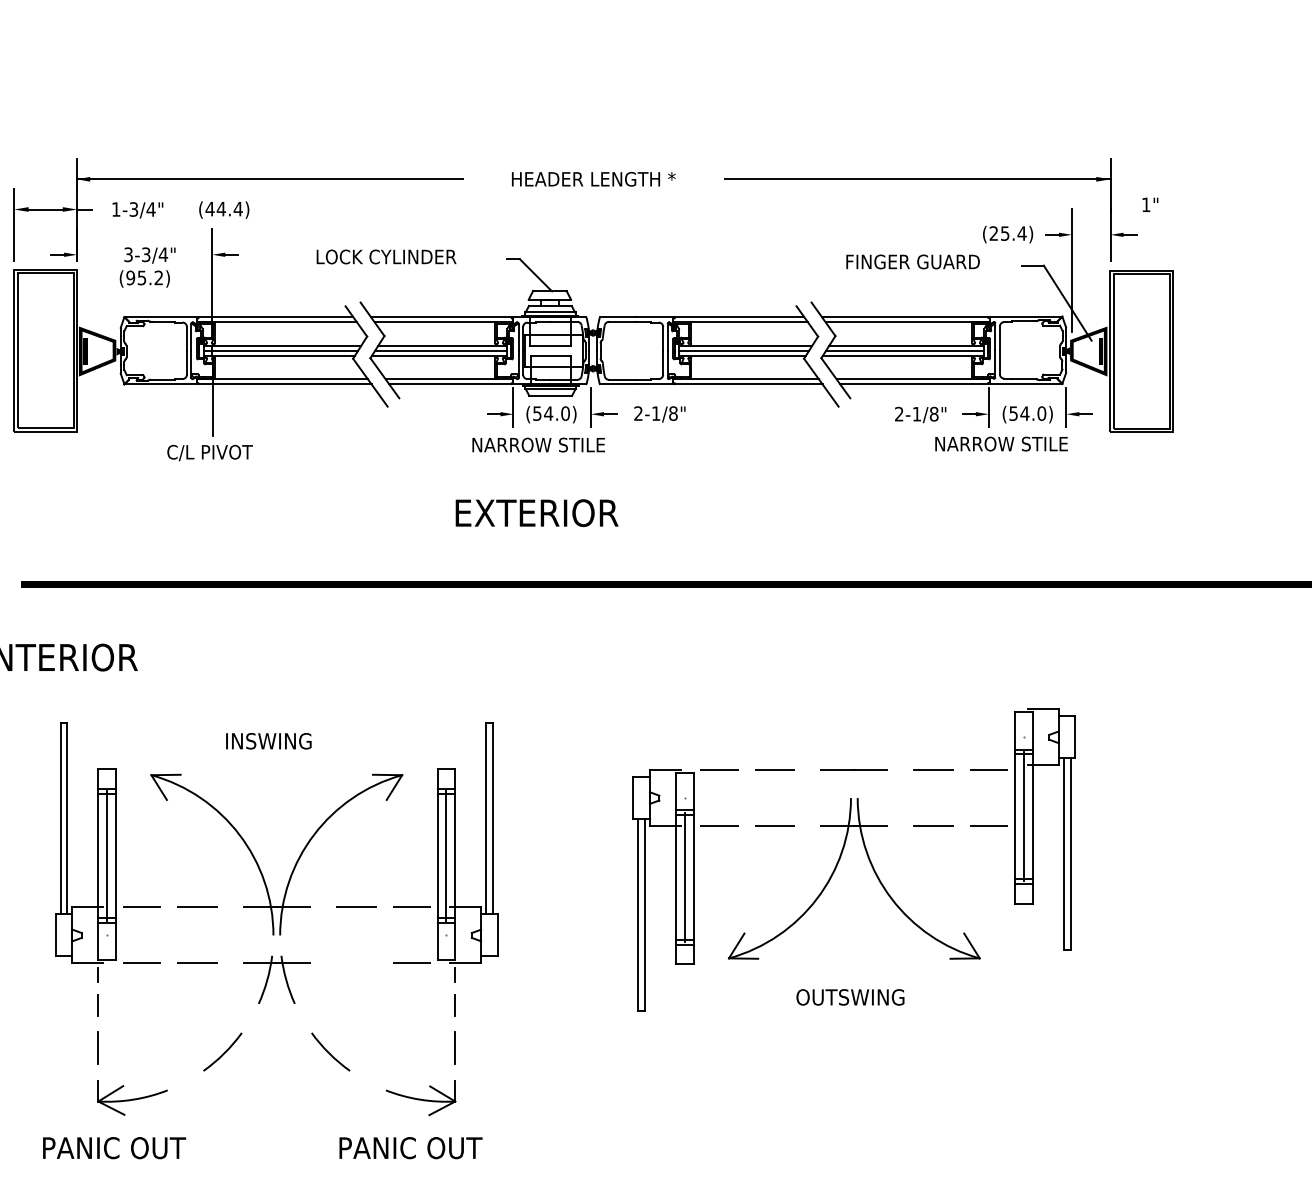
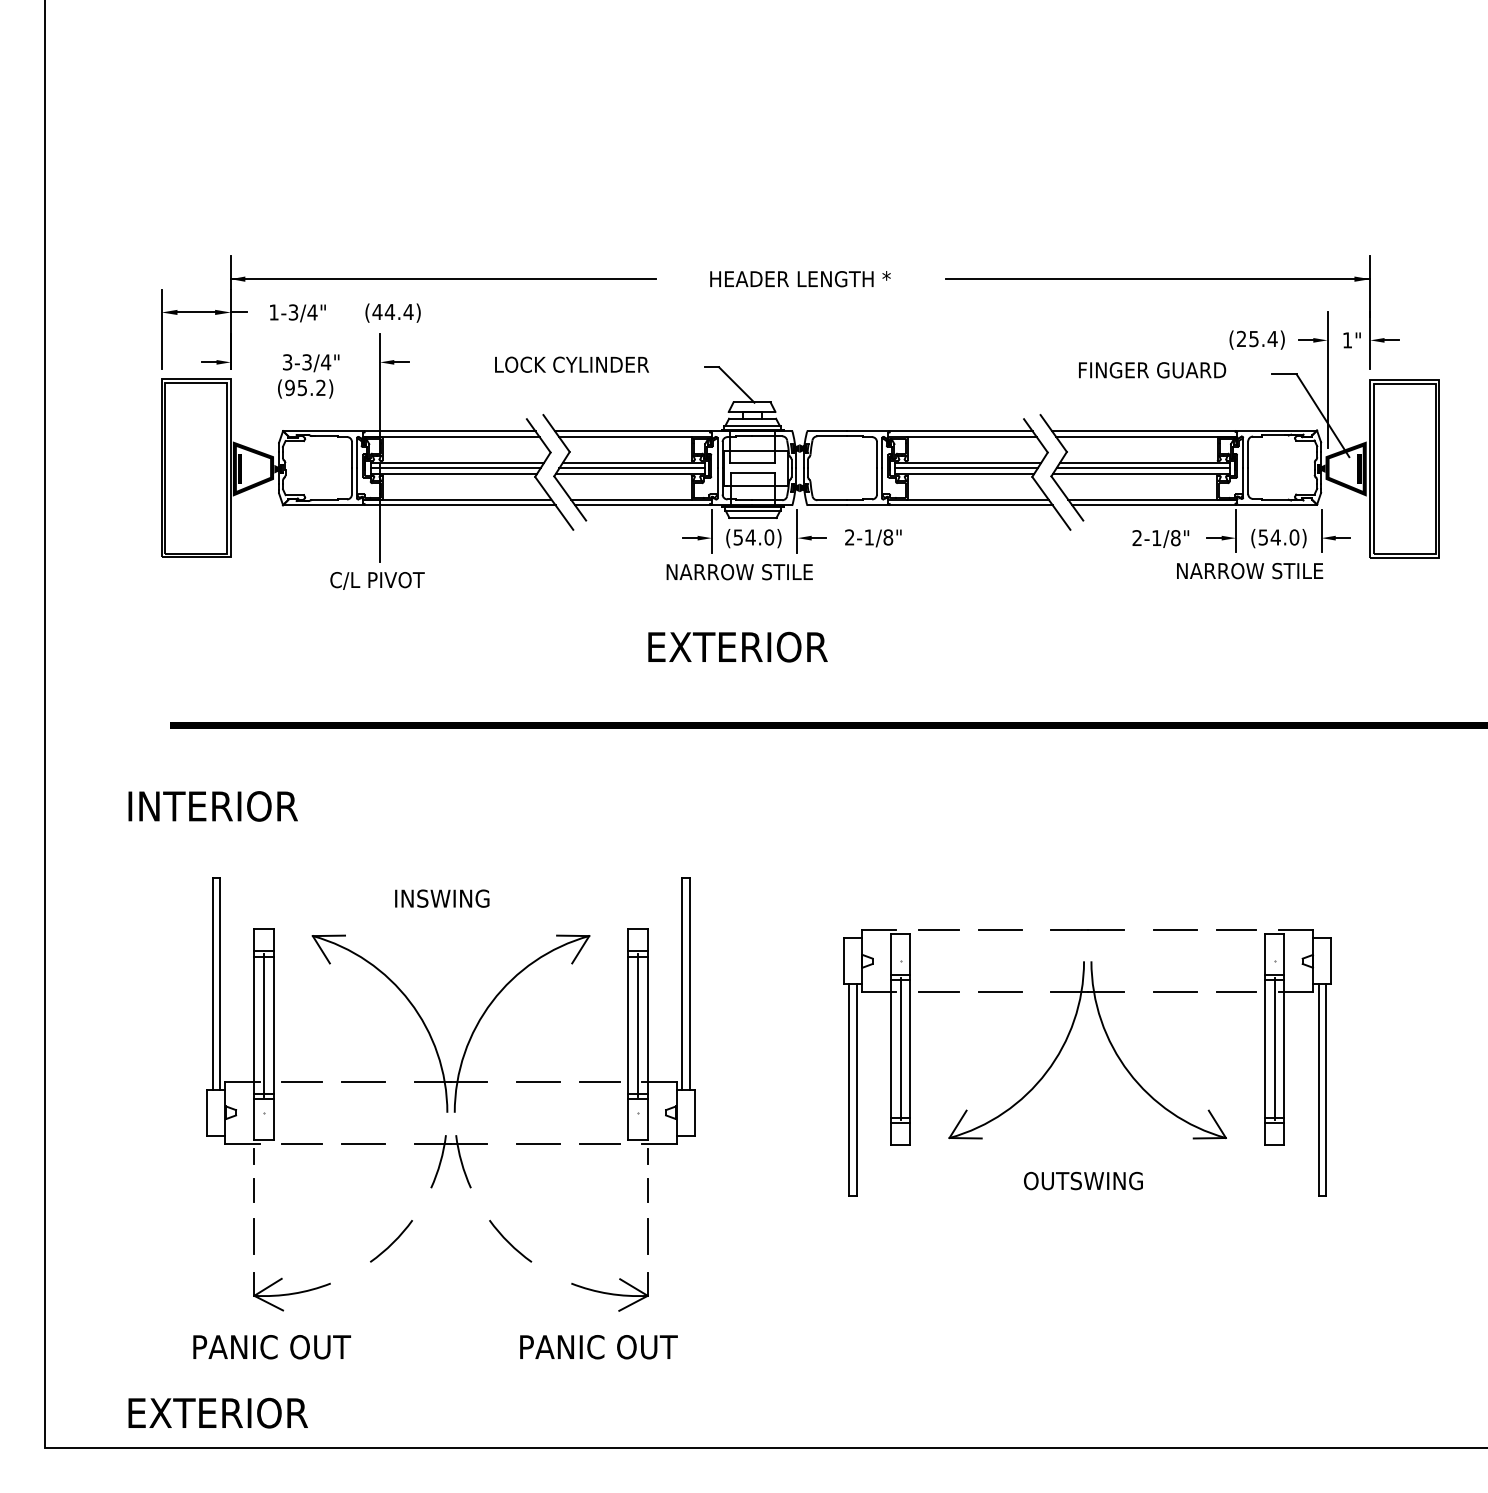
text: (1149, 205) -> (1351, 340), moved
part: (1032, 829) -> (1284, 1062), moved
line: (356, 963) -> (538, 1143), added

